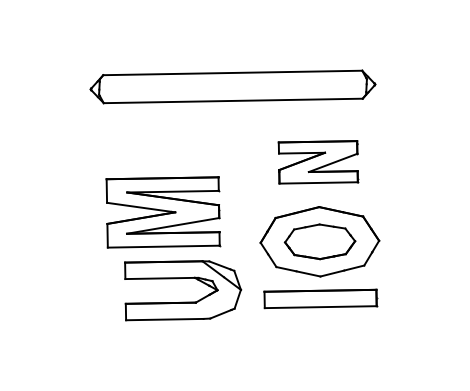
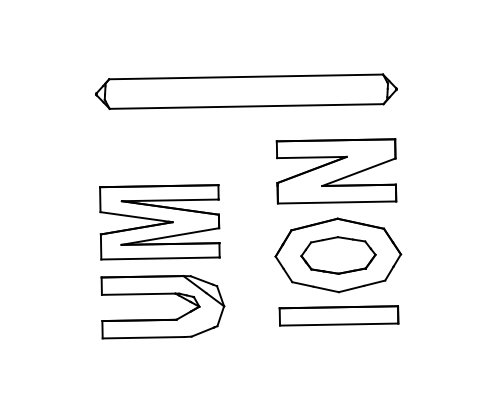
part: (318, 162) -> (336, 171), size x1.43
part: (163, 212) -> (160, 222), moved
part: (183, 301) -> (163, 318), moved

